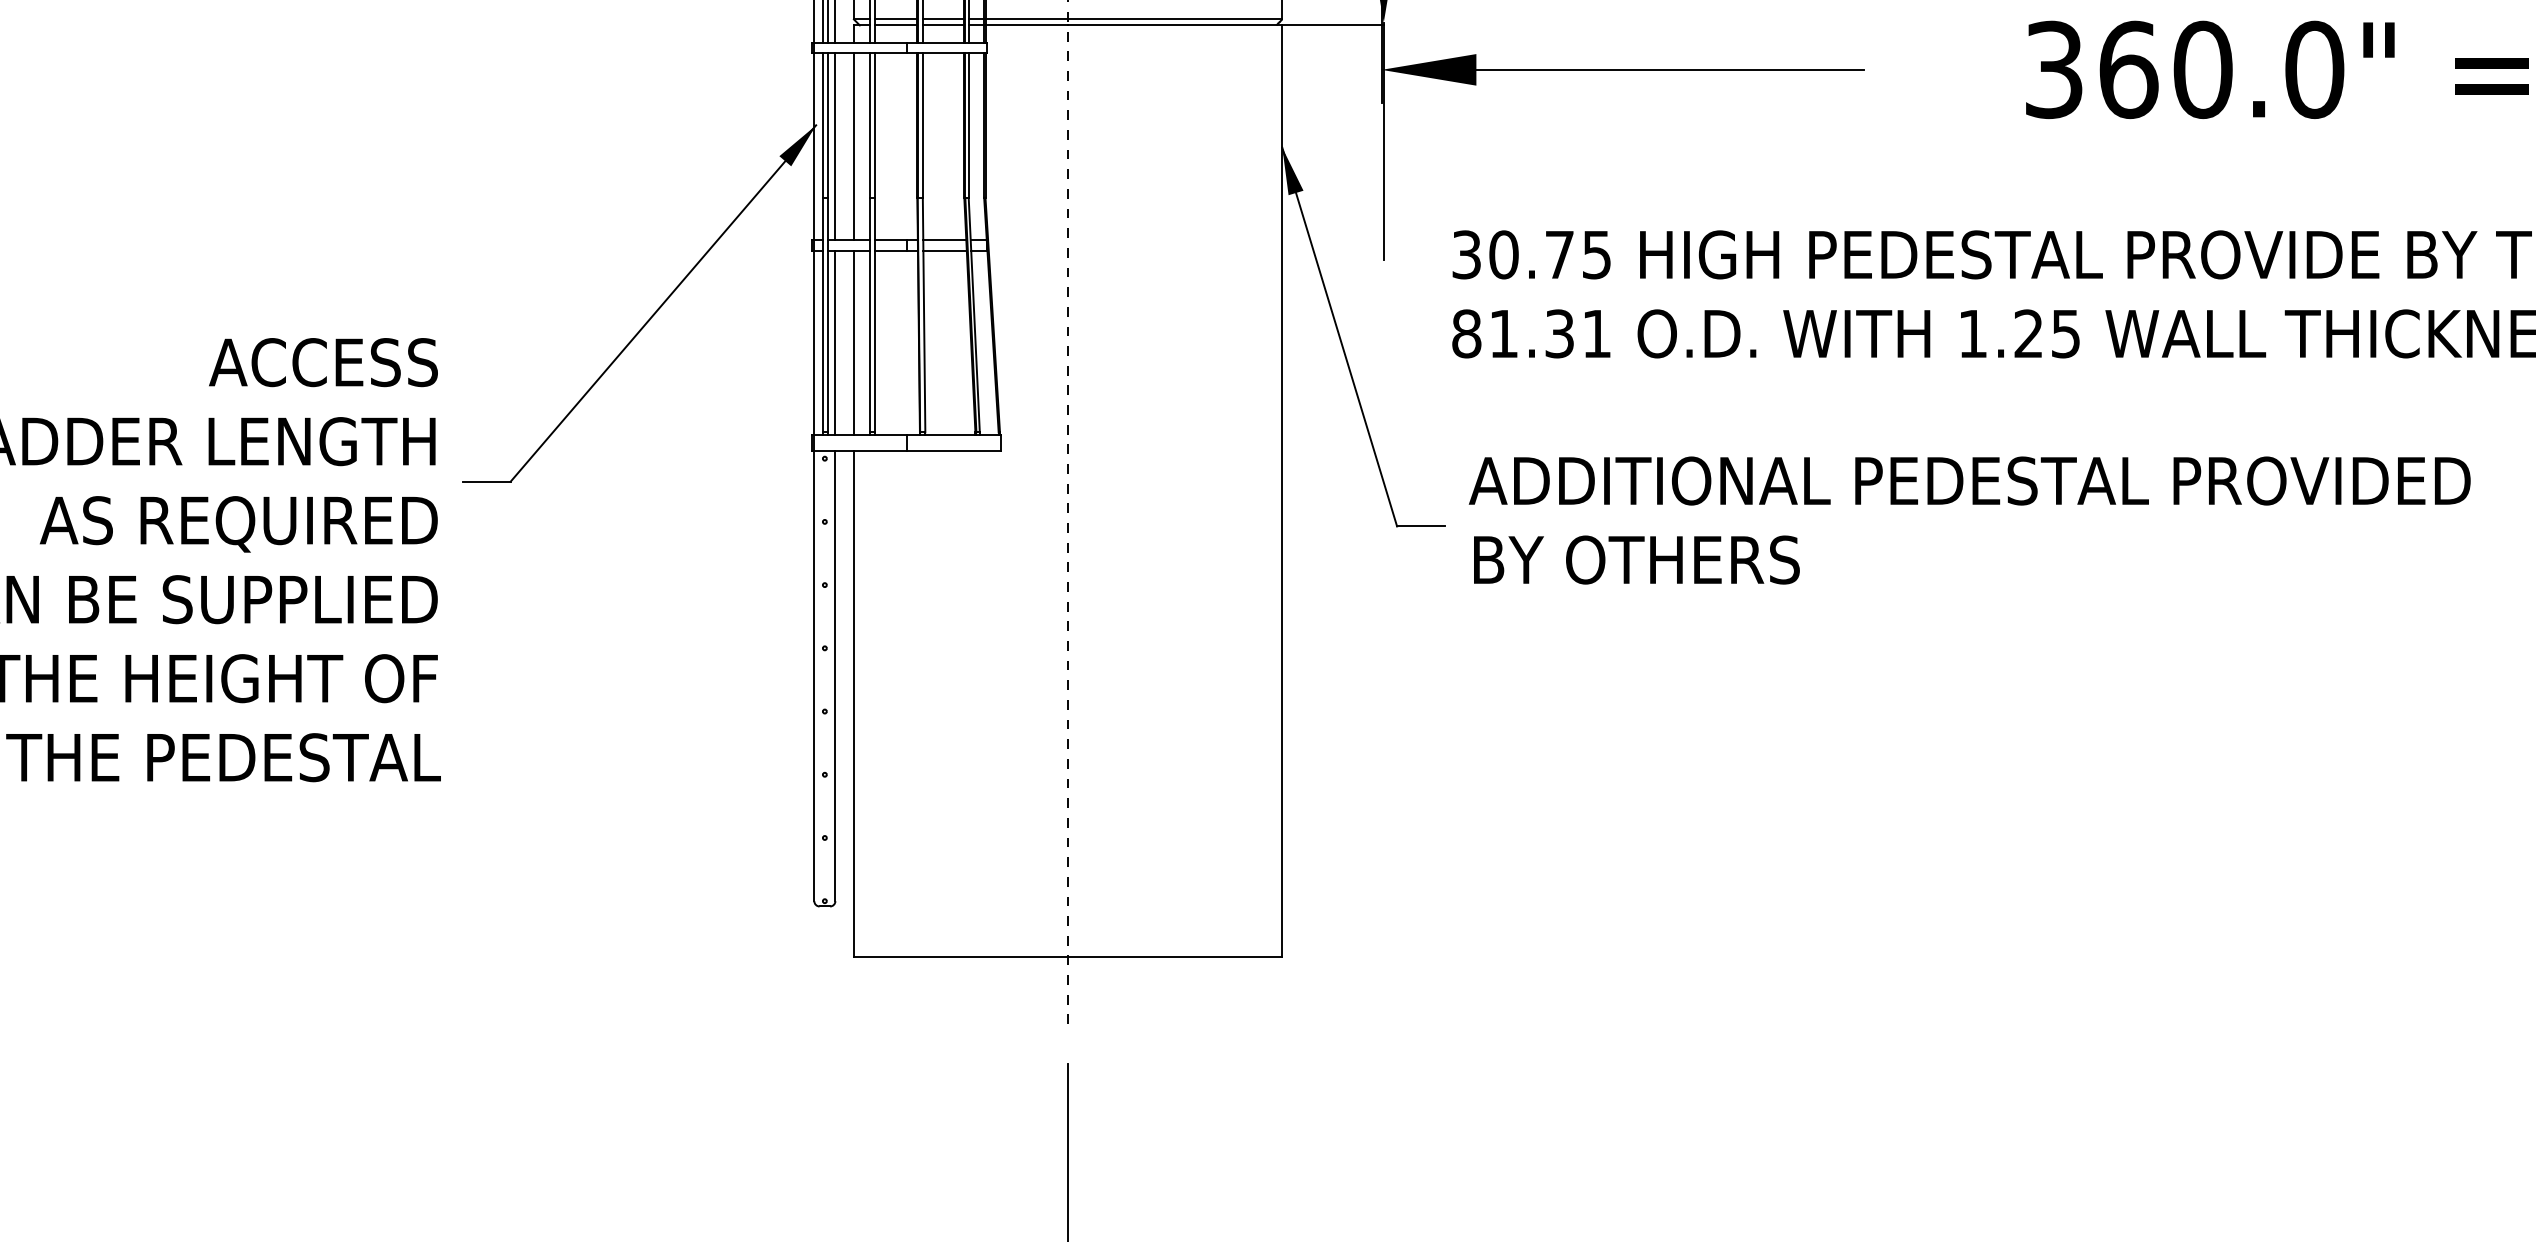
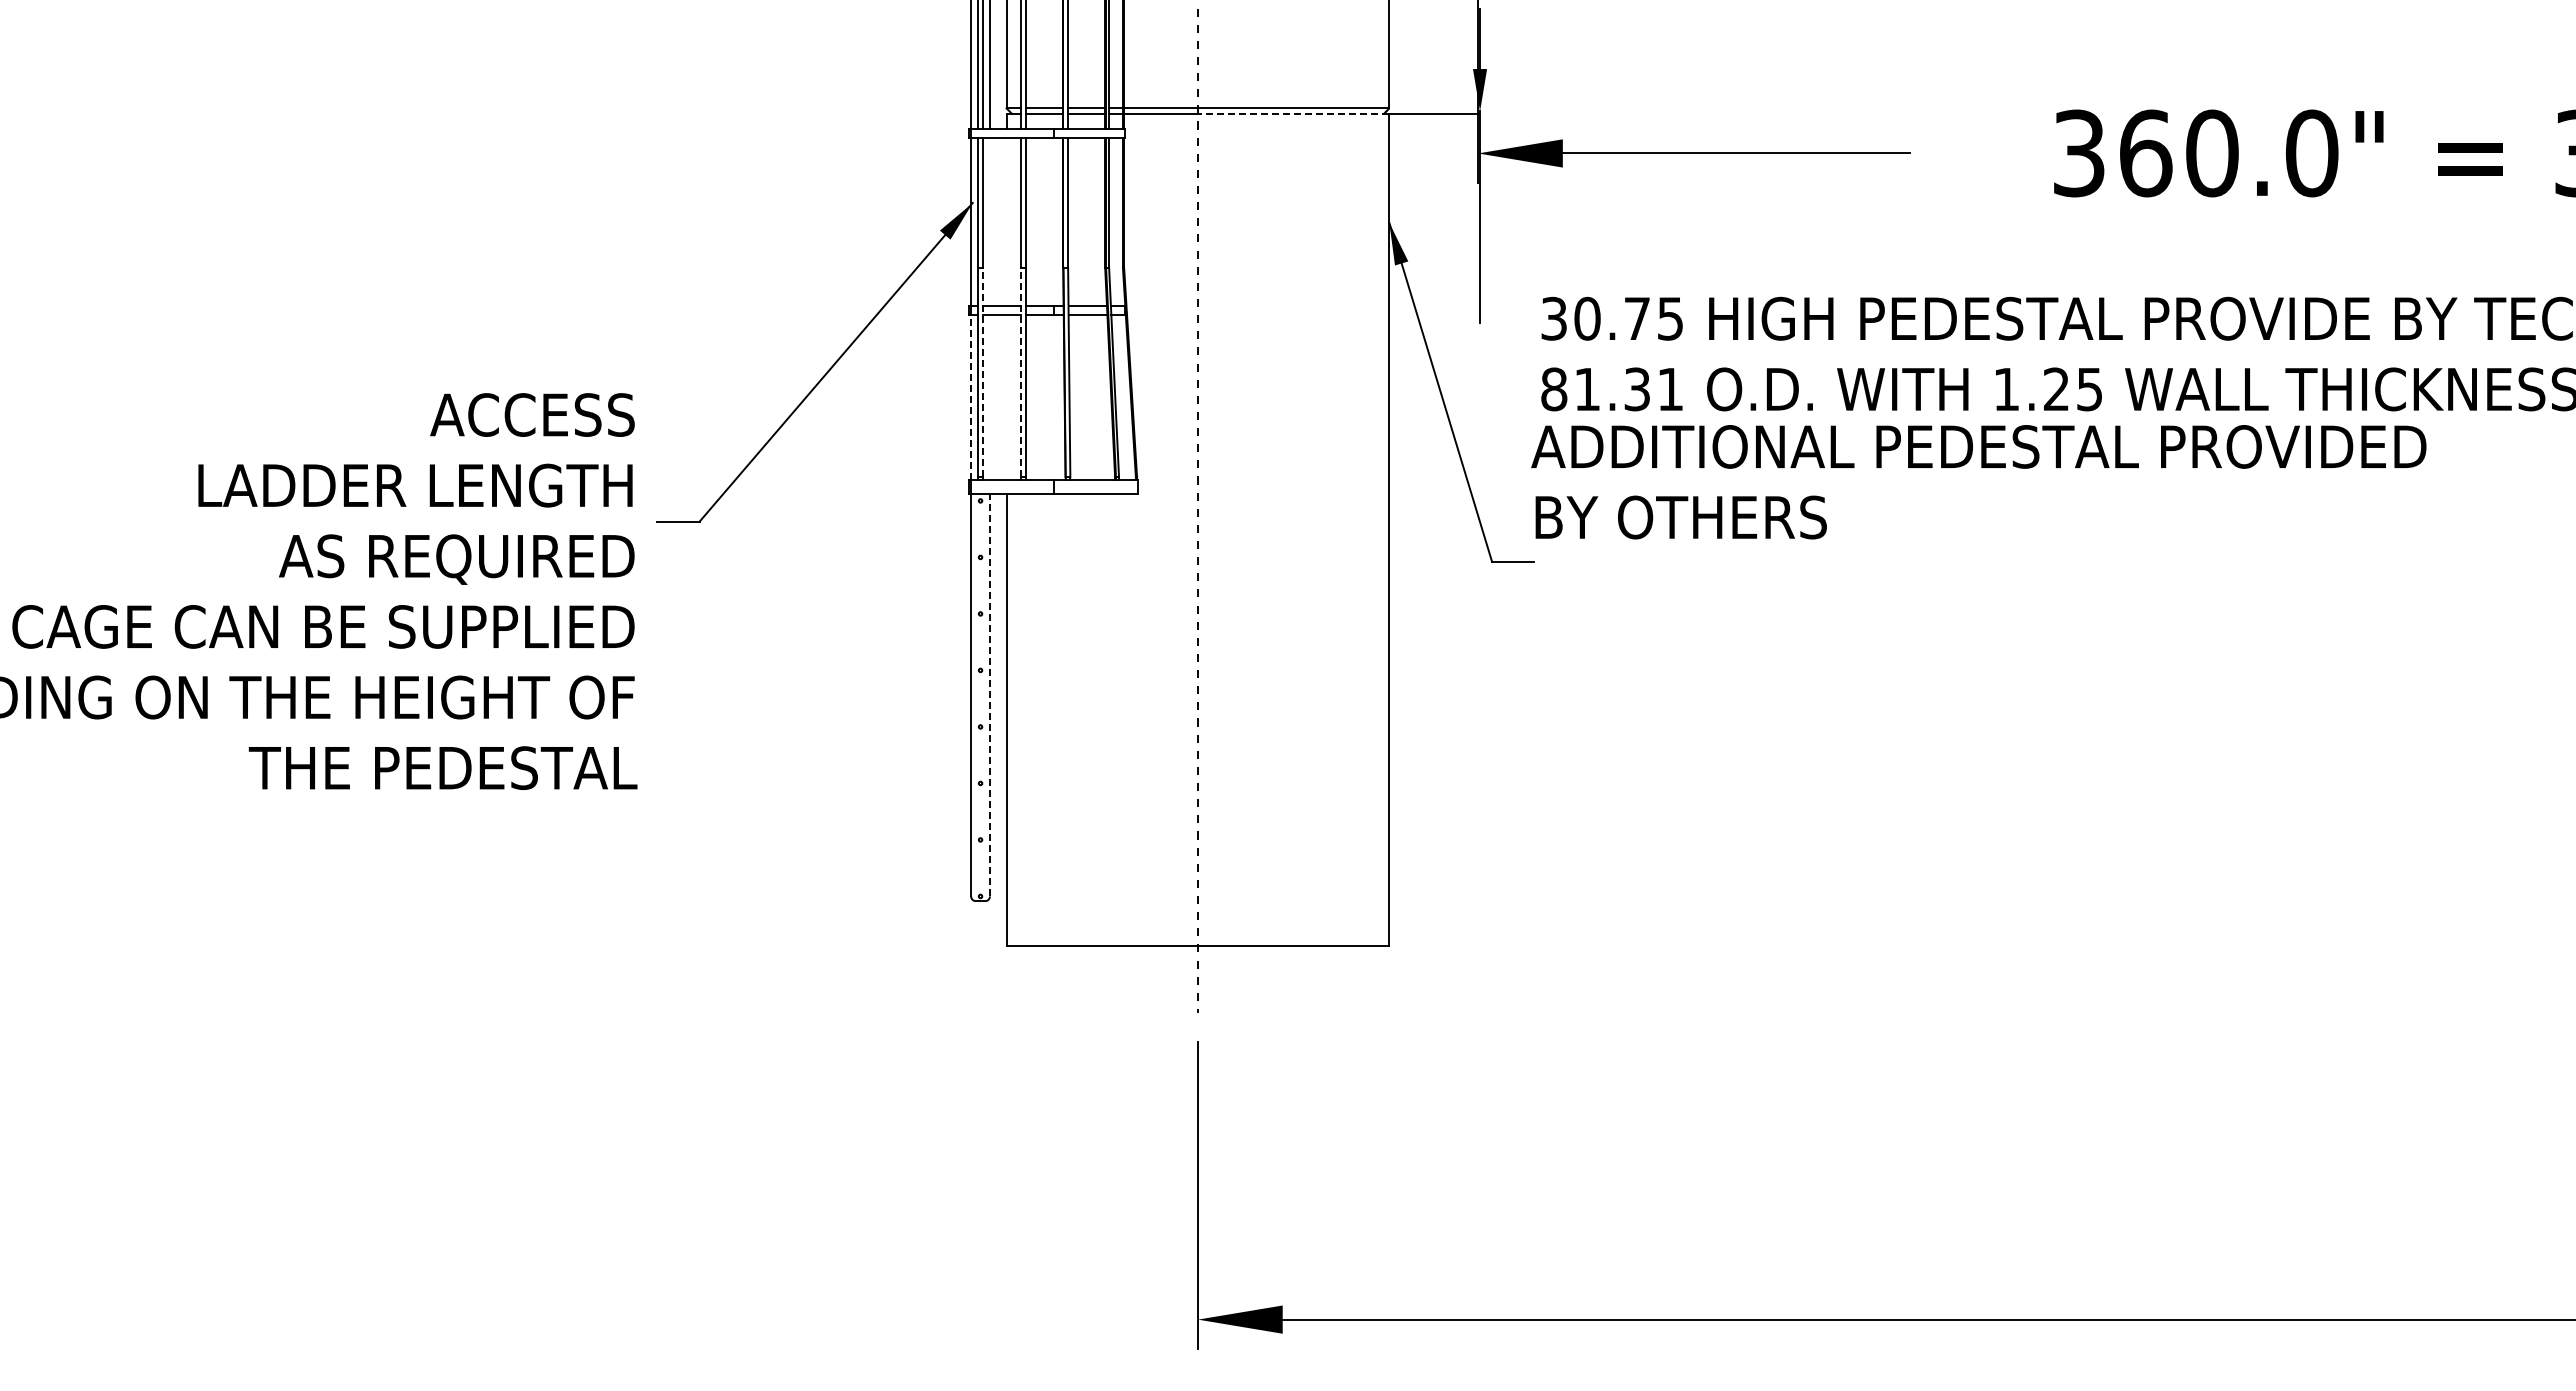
line: (1175, 25) -> (1293, 113), solid -> dashed
line: (834, 146) -> (989, 221), removed
line: (853, 146) -> (1006, 221), removed
line: (828, 314) -> (983, 372), solid -> dashed
line: (869, 314) -> (1020, 372), solid -> dashed
line: (814, 341) -> (971, 396), solid -> dashed
line: (834, 341) -> (989, 396), removed
line: (853, 341) -> (1006, 396), removed
text: (1969, 520) -> (1978, 482), moved
line: (834, 675) -> (989, 694), solid -> dashed

